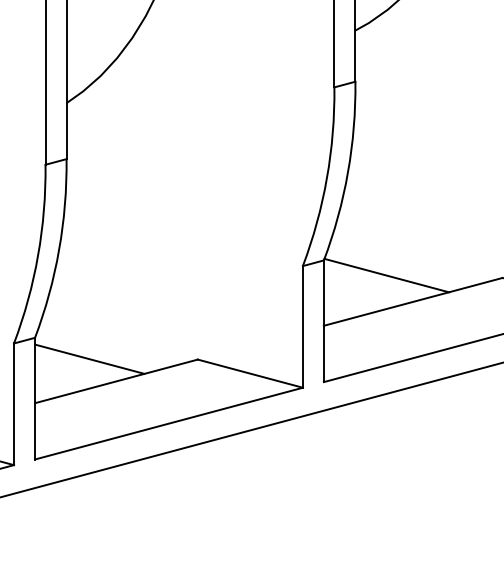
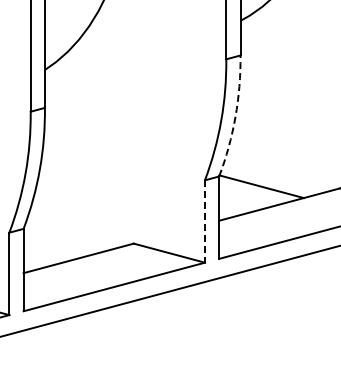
arc: (347, 173) -> (235, 117), solid -> dashed
line: (302, 328) -> (204, 222), solid -> dashed
line: (89, 359) -> (60, 243), removed

